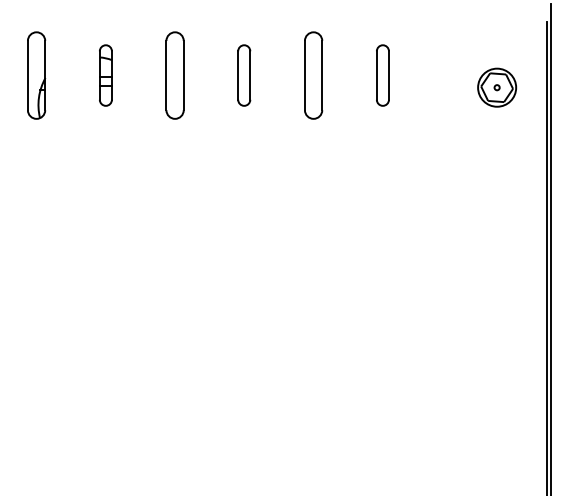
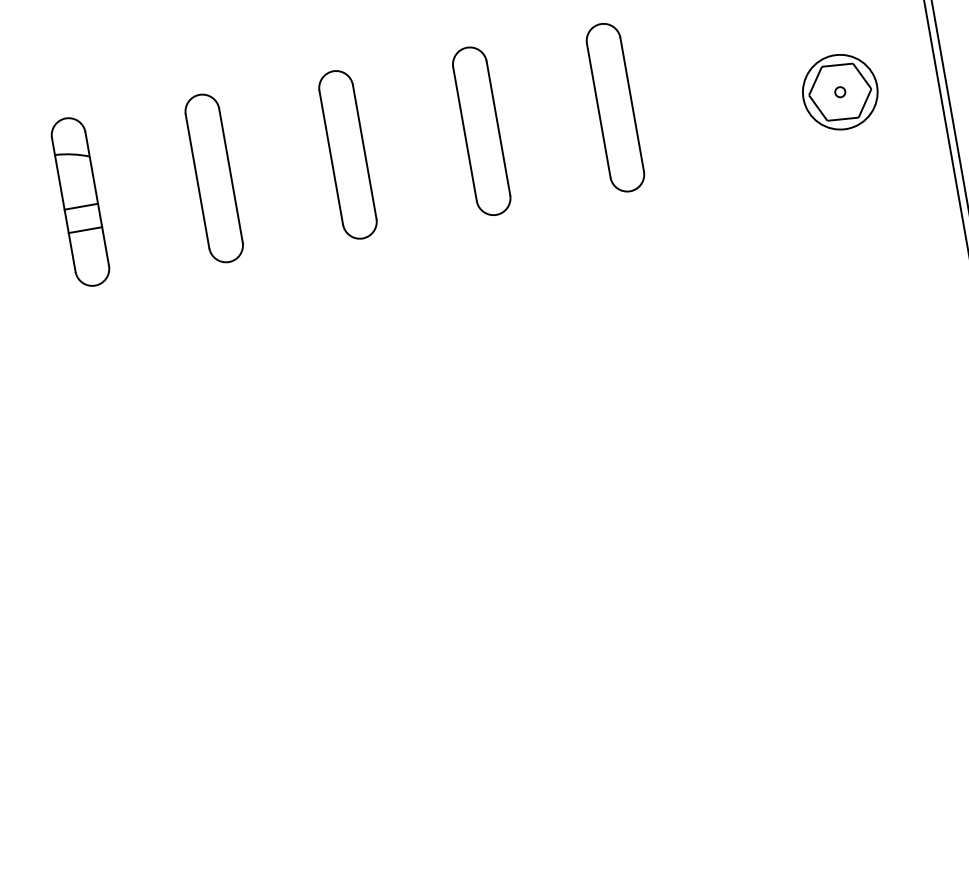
part: (105, 75) -> (79, 201), size x1.43
part: (243, 75) -> (346, 154), size x1.43
part: (382, 75) -> (614, 107), size x1.43

